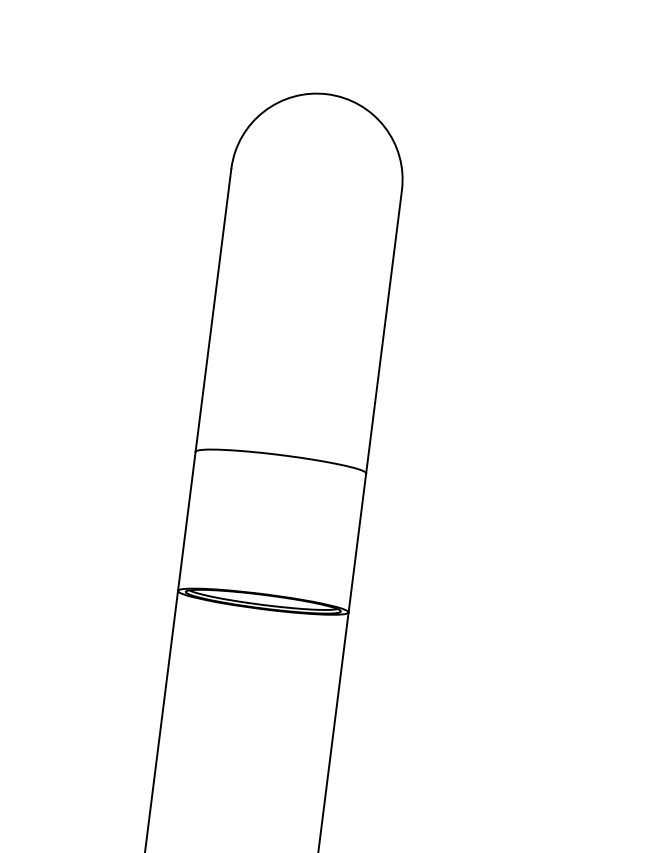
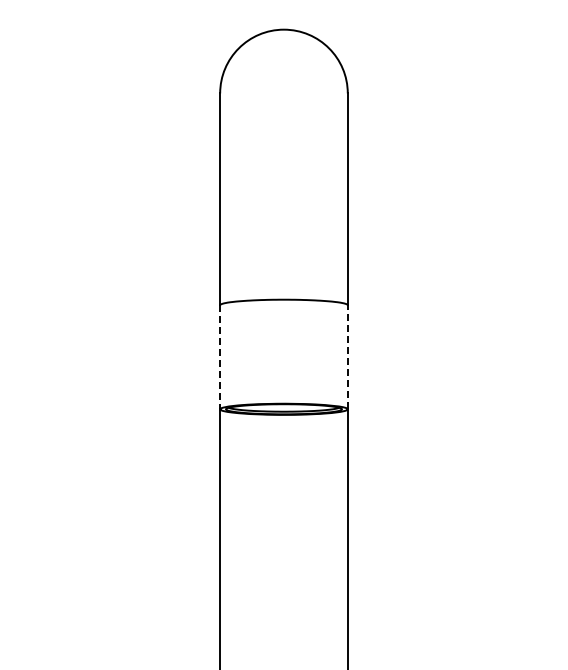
line: (187, 521) -> (220, 357), solid -> dashed
line: (357, 541) -> (347, 356), solid -> dashed

